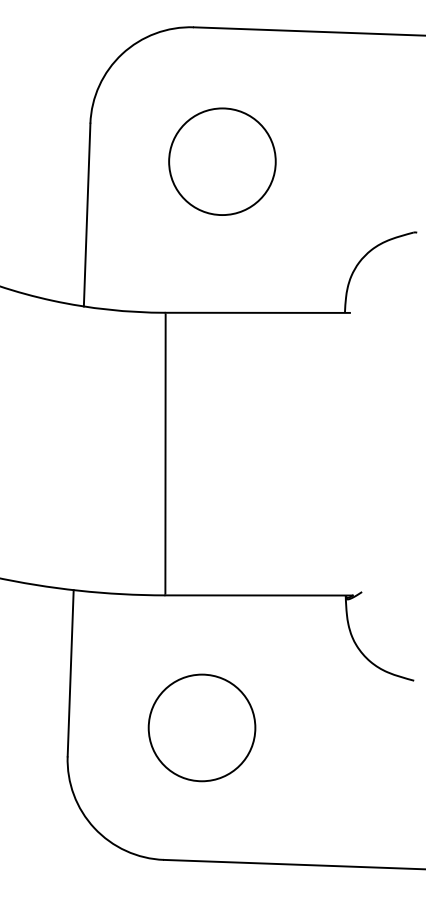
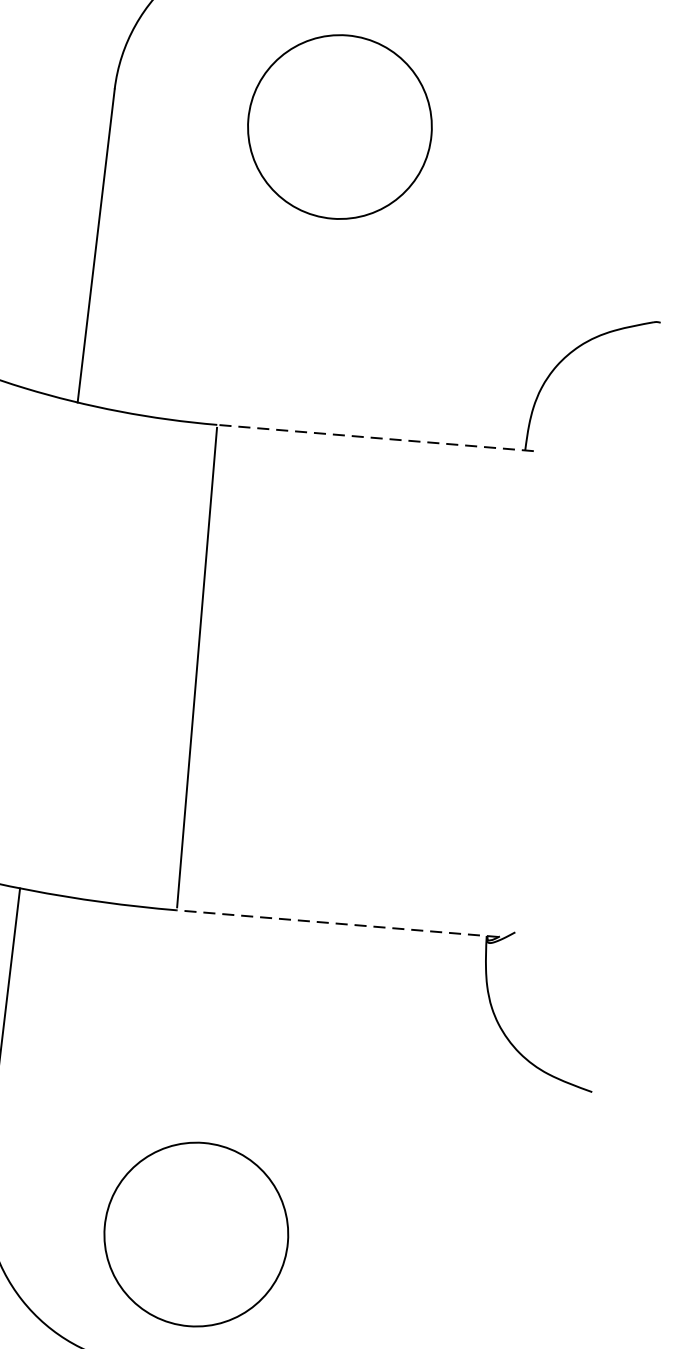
circle: (222, 161) -> (340, 126), moved
line: (257, 312) -> (375, 437), solid -> dashed
line: (259, 595) -> (338, 923), solid -> dashed
circle: (201, 727) -> (195, 1233), moved

